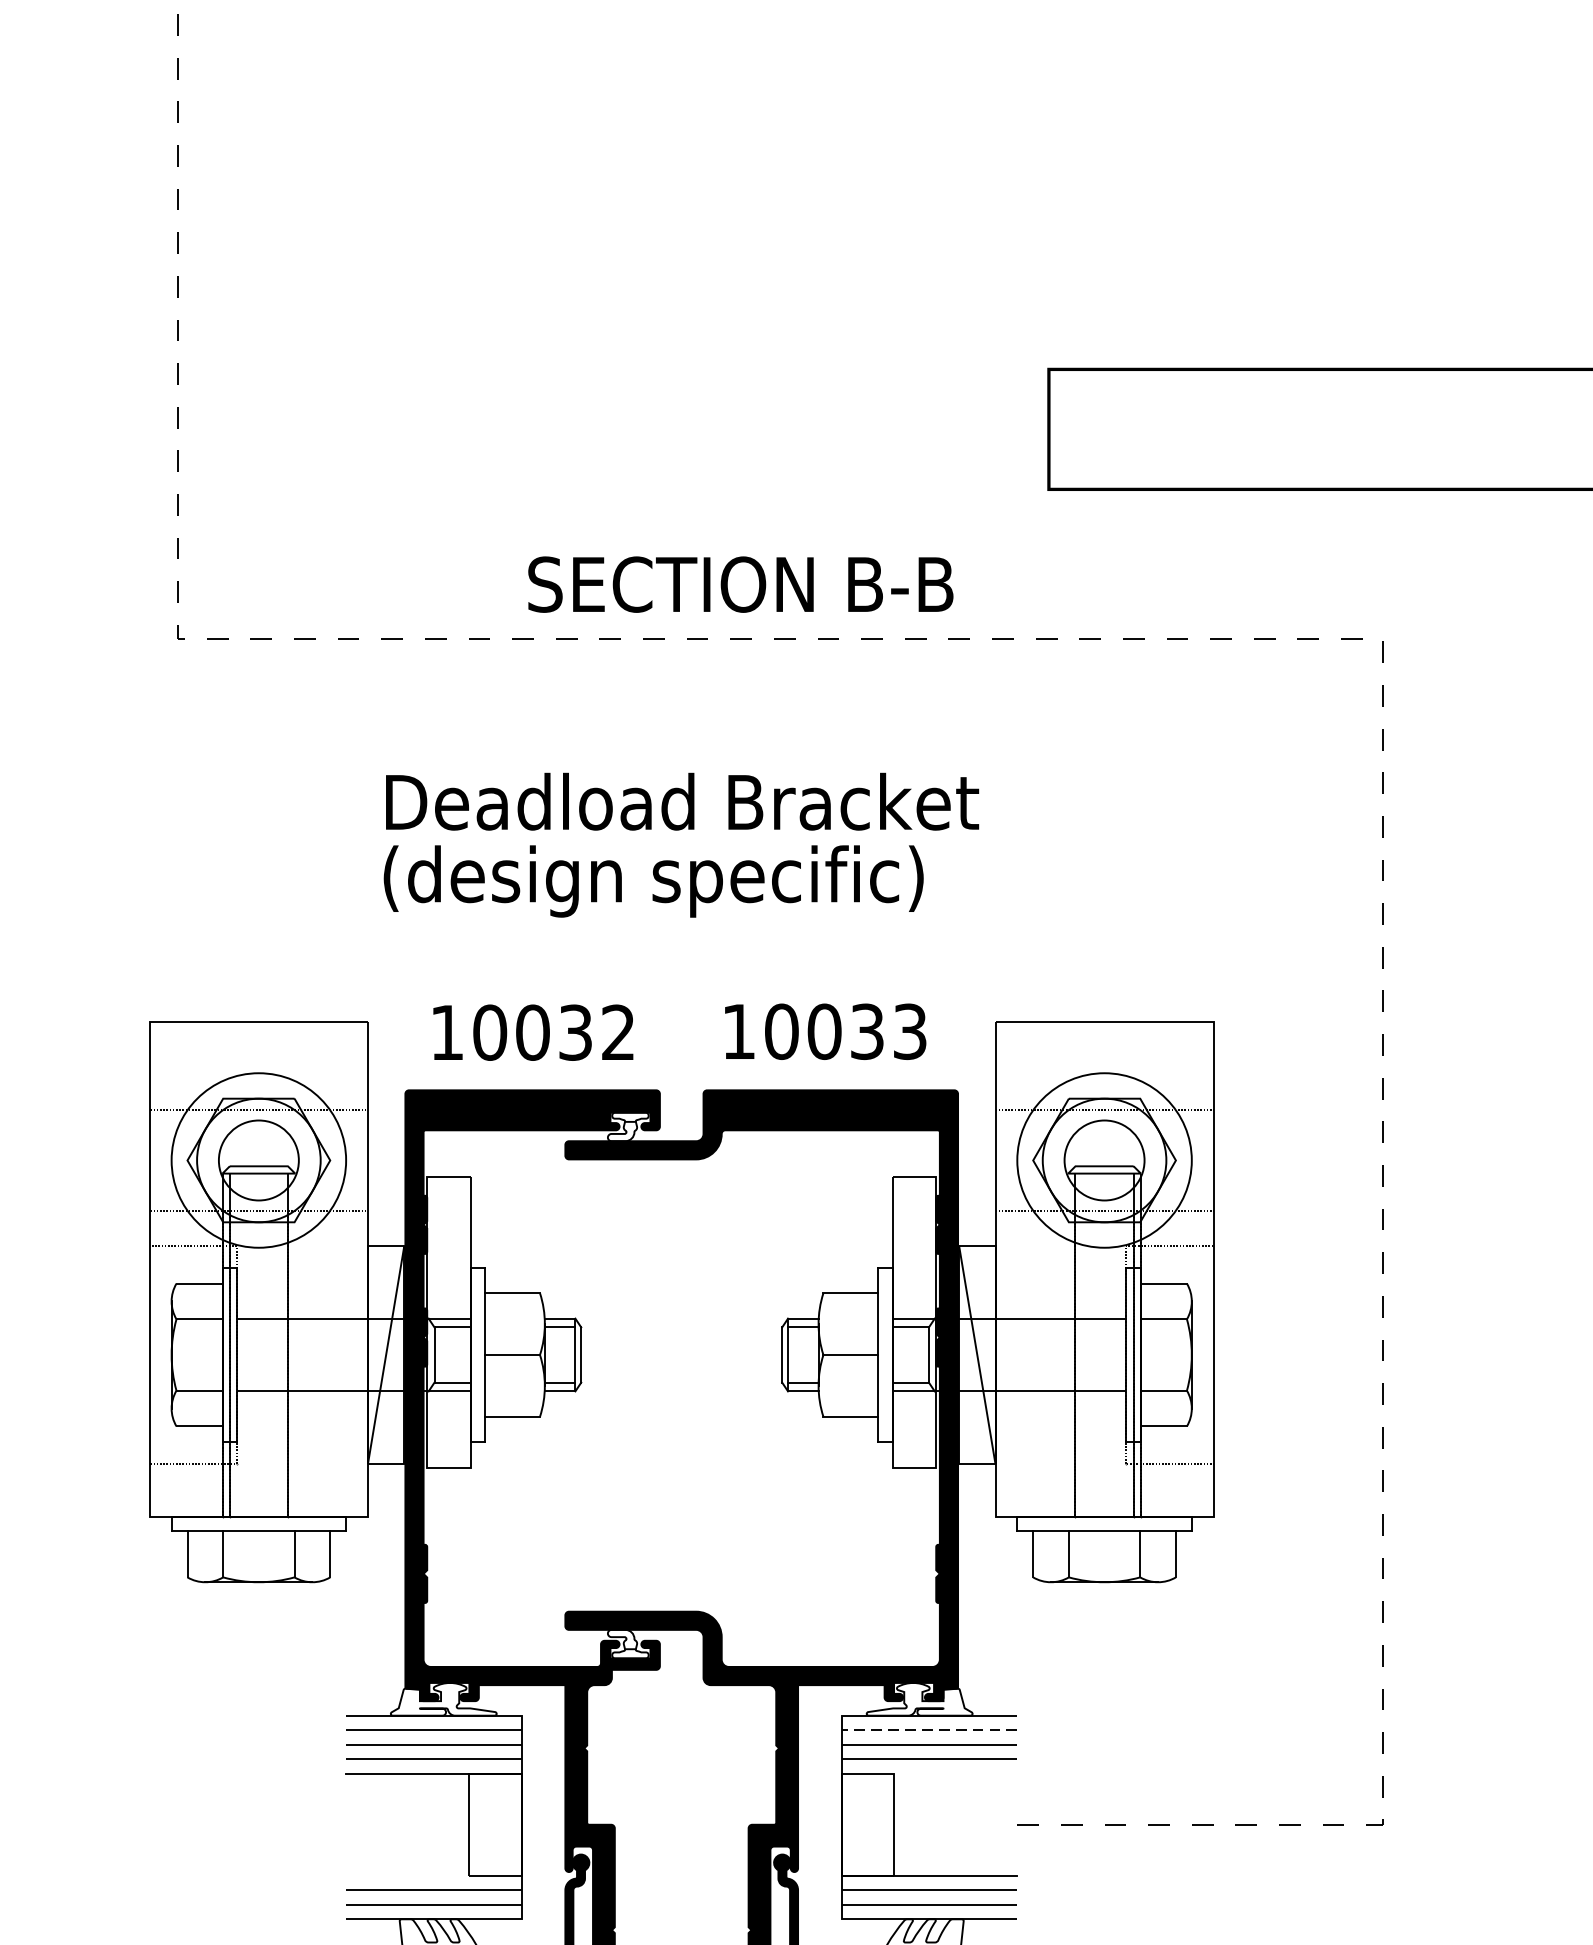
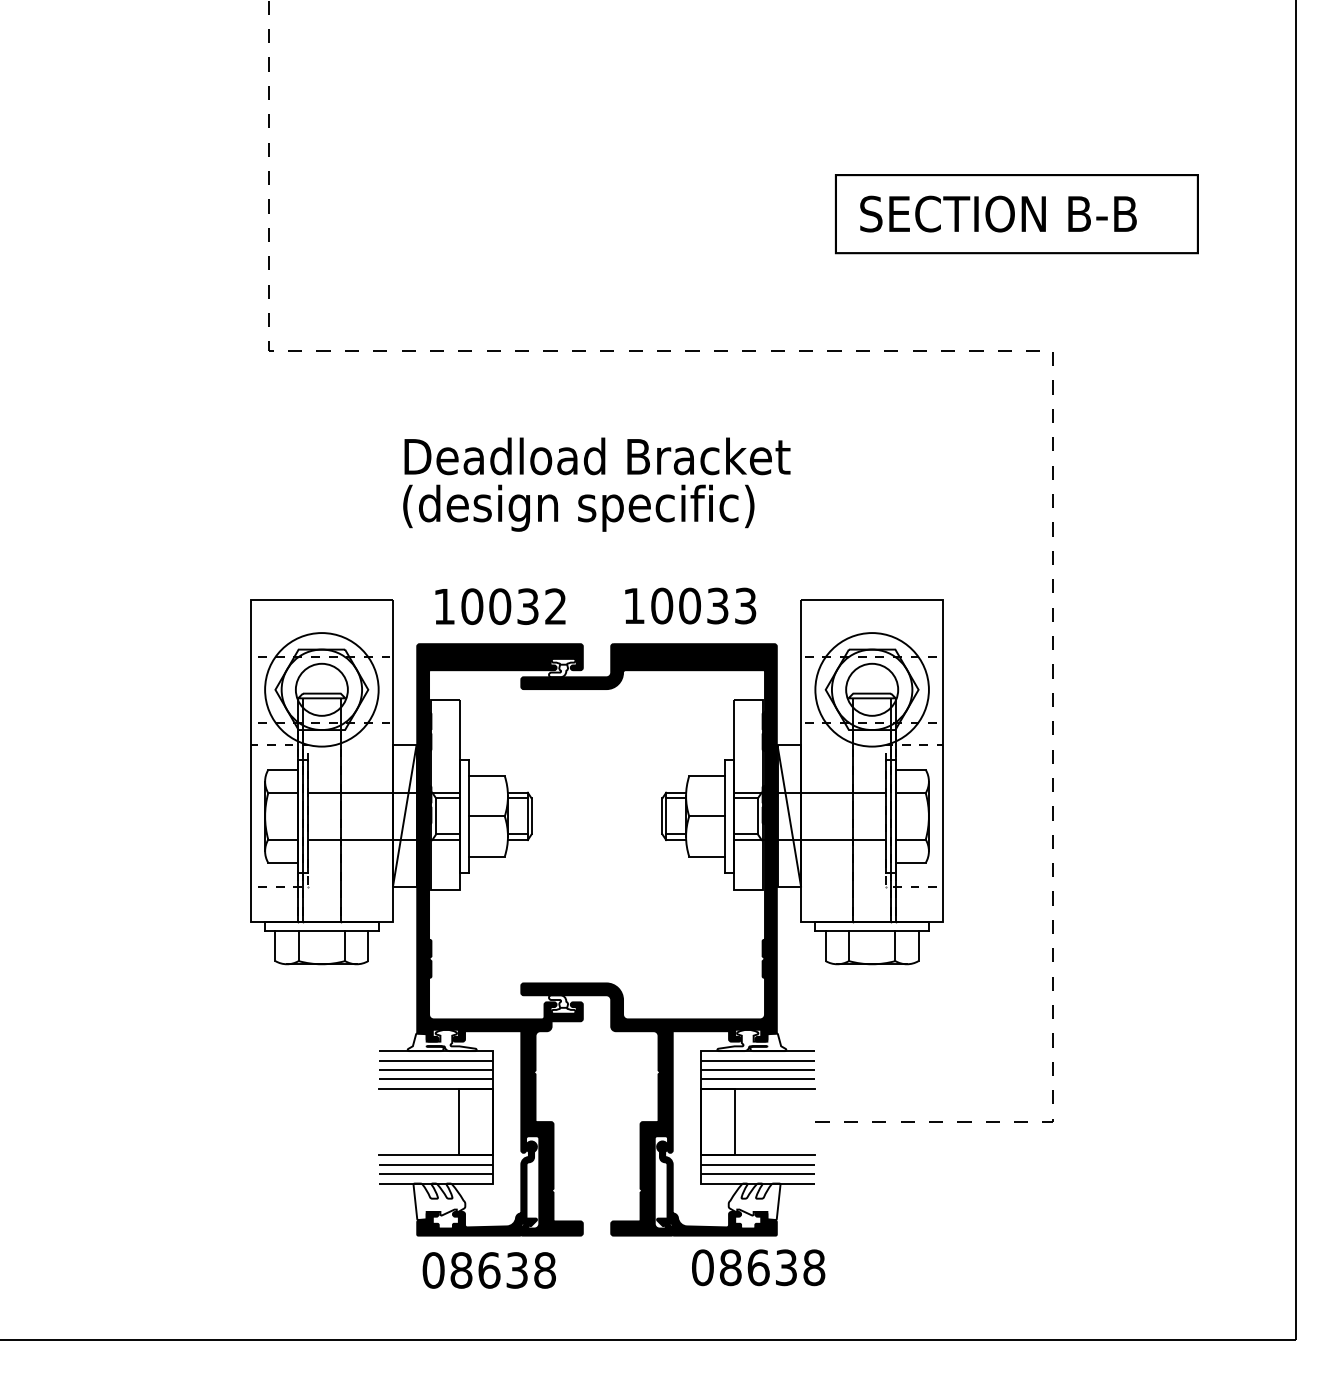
text: (740, 583) -> (998, 213), moved
line: (928, 1730) -> (757, 1060), dashed -> solid
line: (929, 1773) -> (758, 1088), added
line: (433, 1876) -> (435, 1155), added

